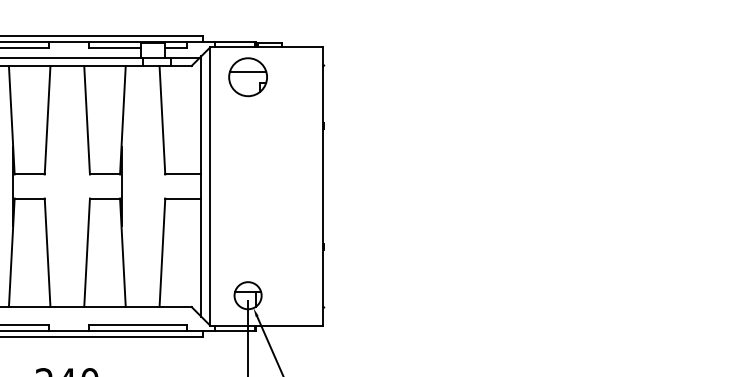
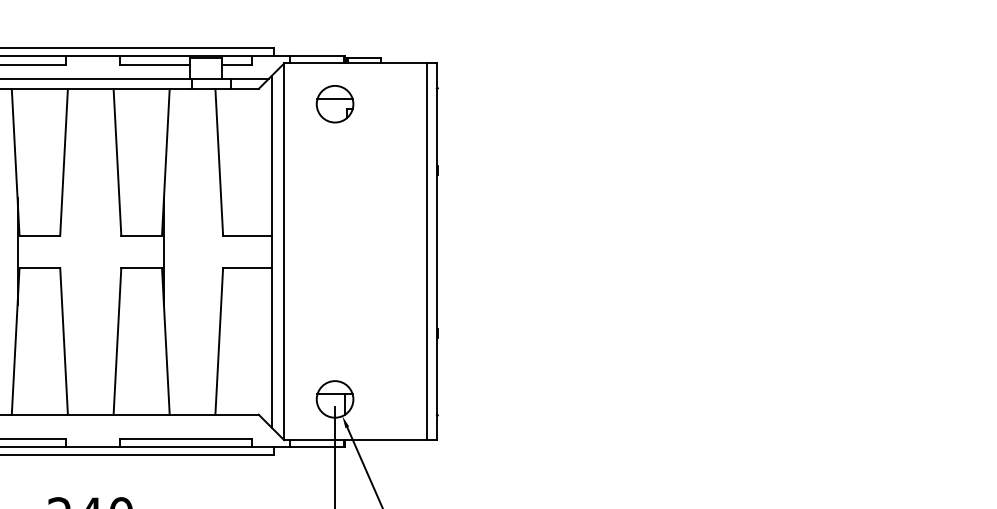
part: (247, 77) -> (334, 104), size x0.71
line: (315, 186) -> (426, 251), added

